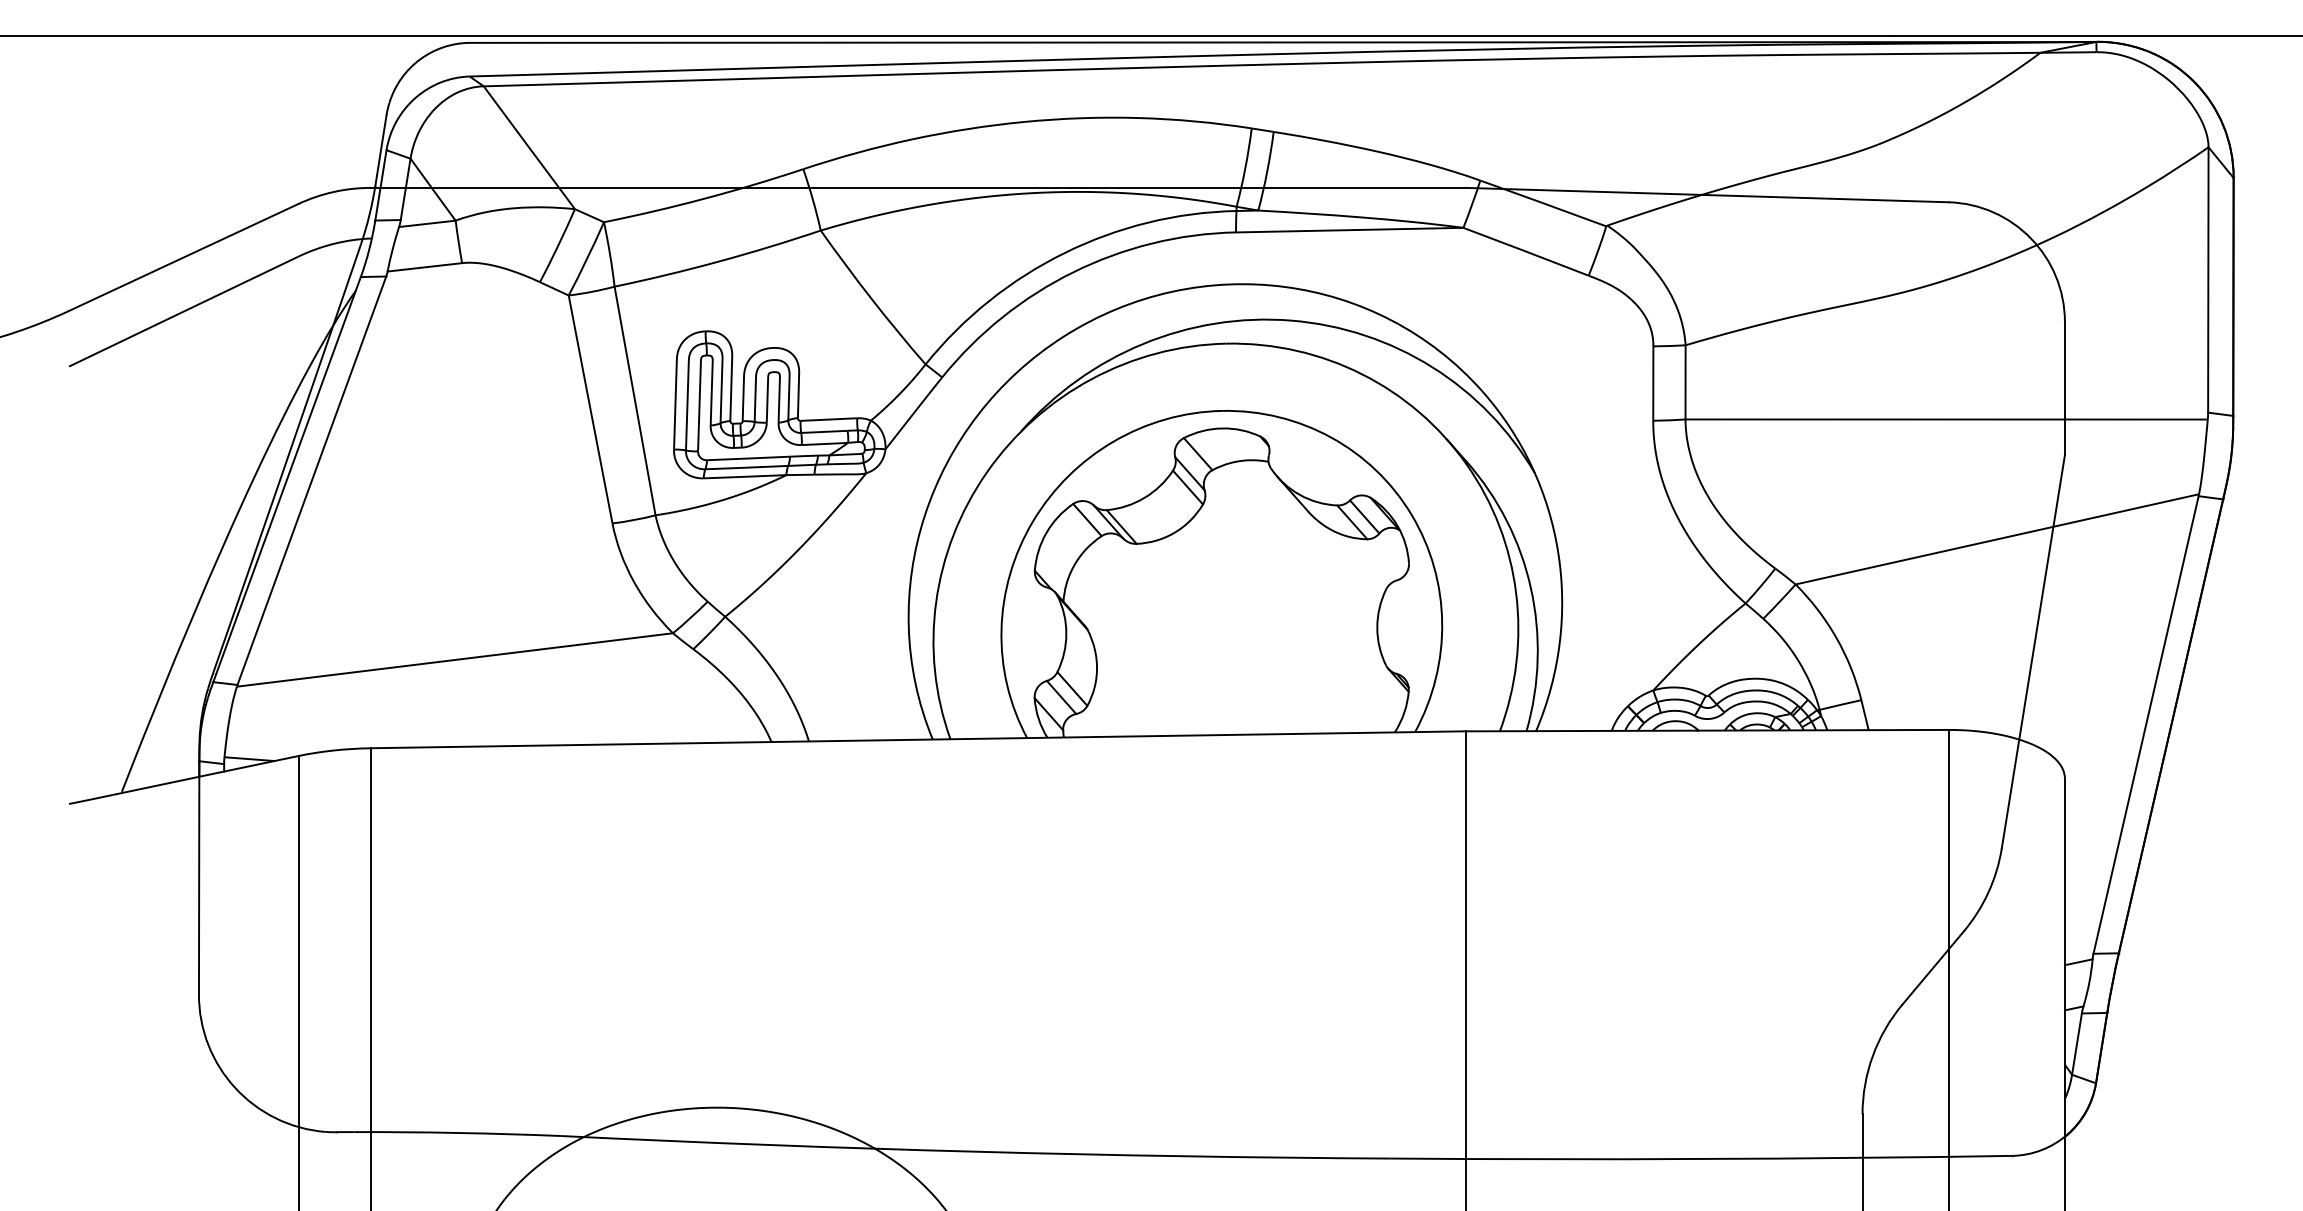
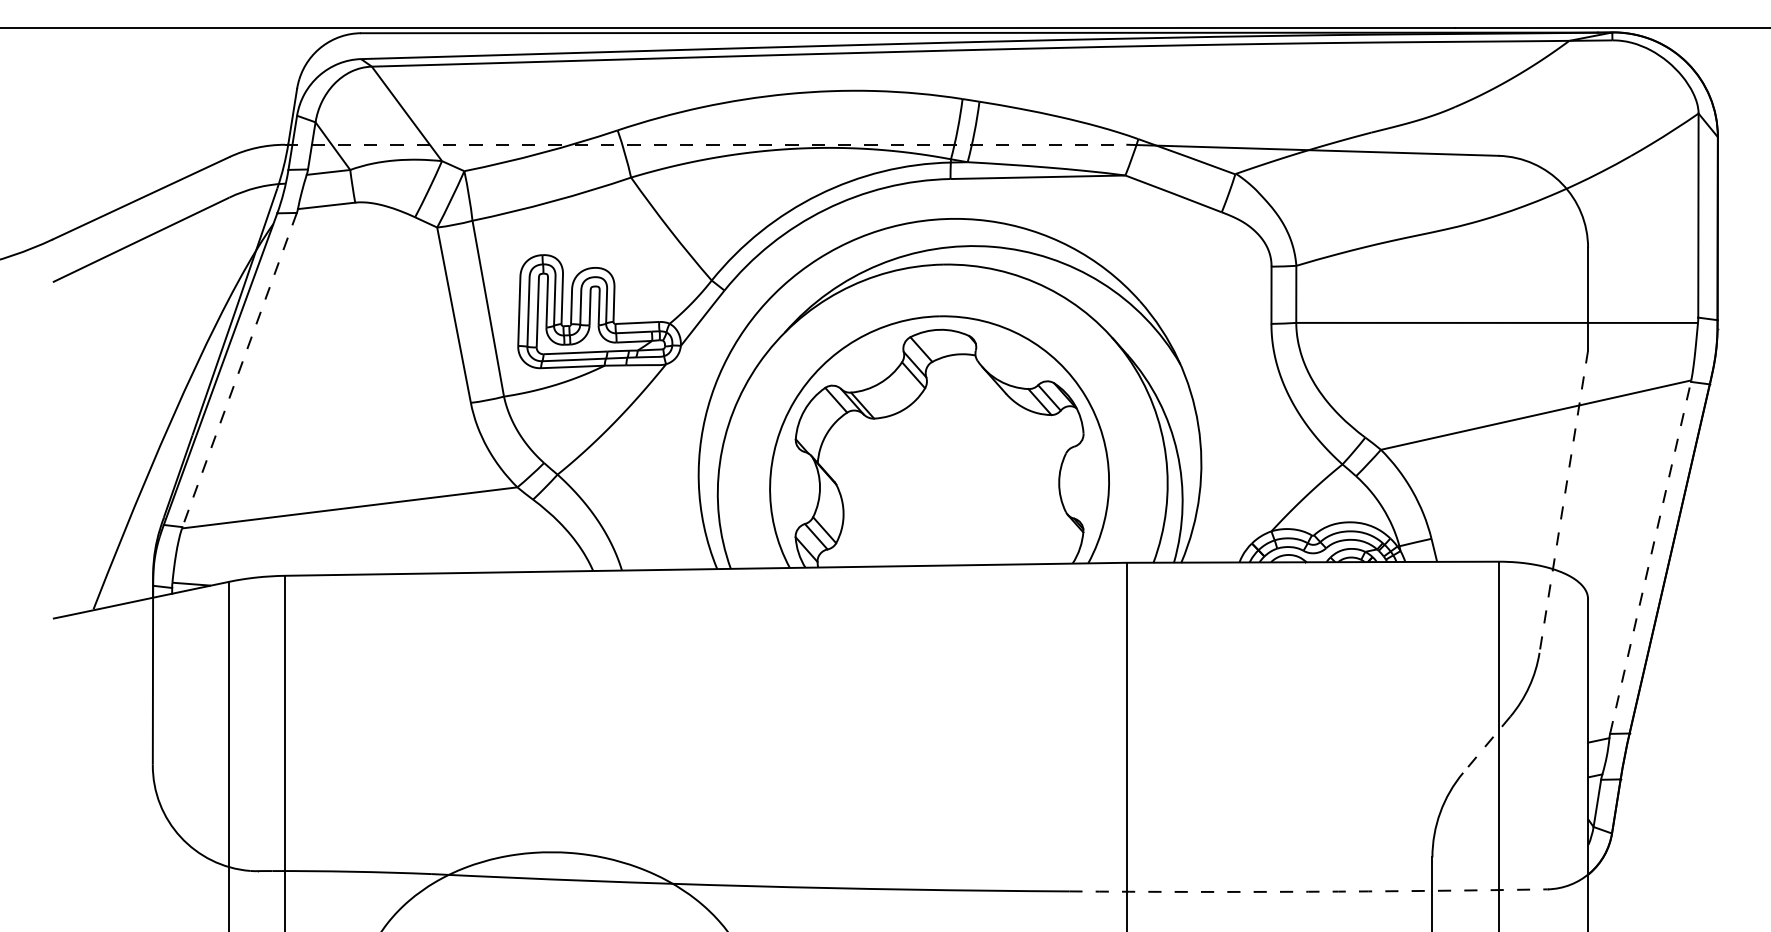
line: (918, 187) -> (706, 144), solid -> dashed
line: (311, 481) -> (239, 370), solid -> dashed
line: (2033, 652) -> (1563, 502), solid -> dashed
line: (2146, 724) -> (1650, 557), solid -> dashed
line: (1933, 967) -> (1487, 744), solid -> dashed
arc: (1701, 1159) -> (1308, 892), solid -> dashed

